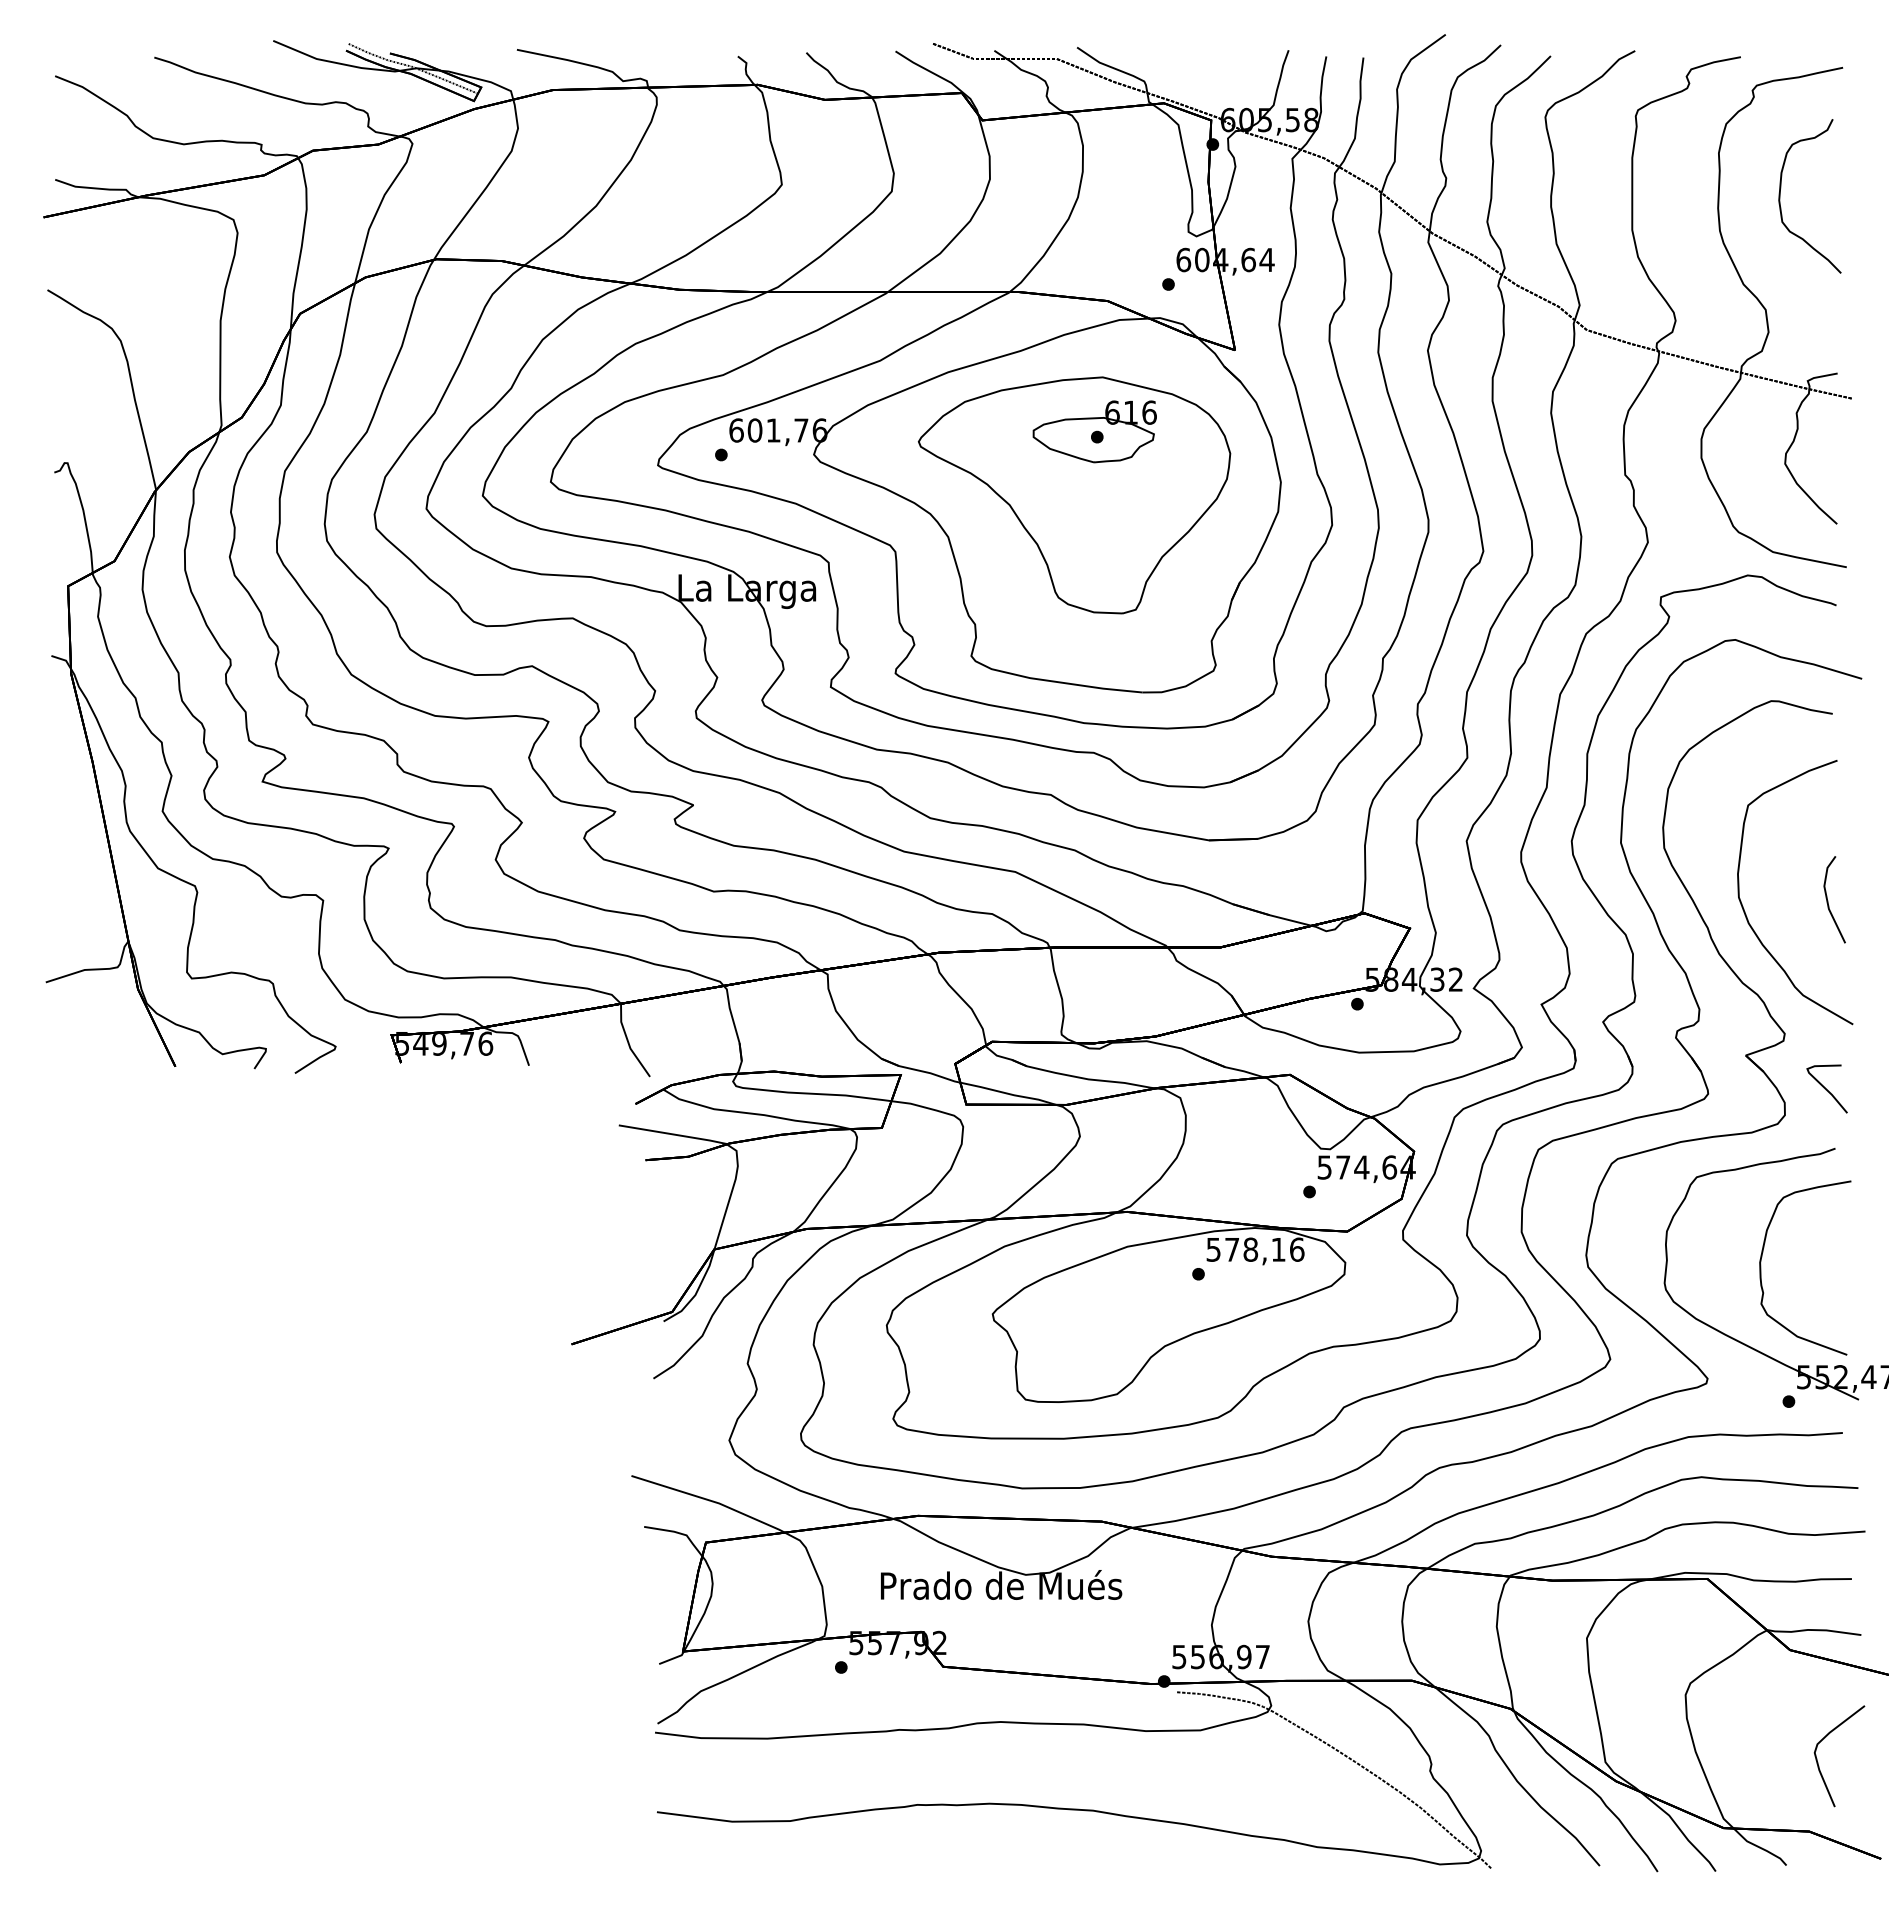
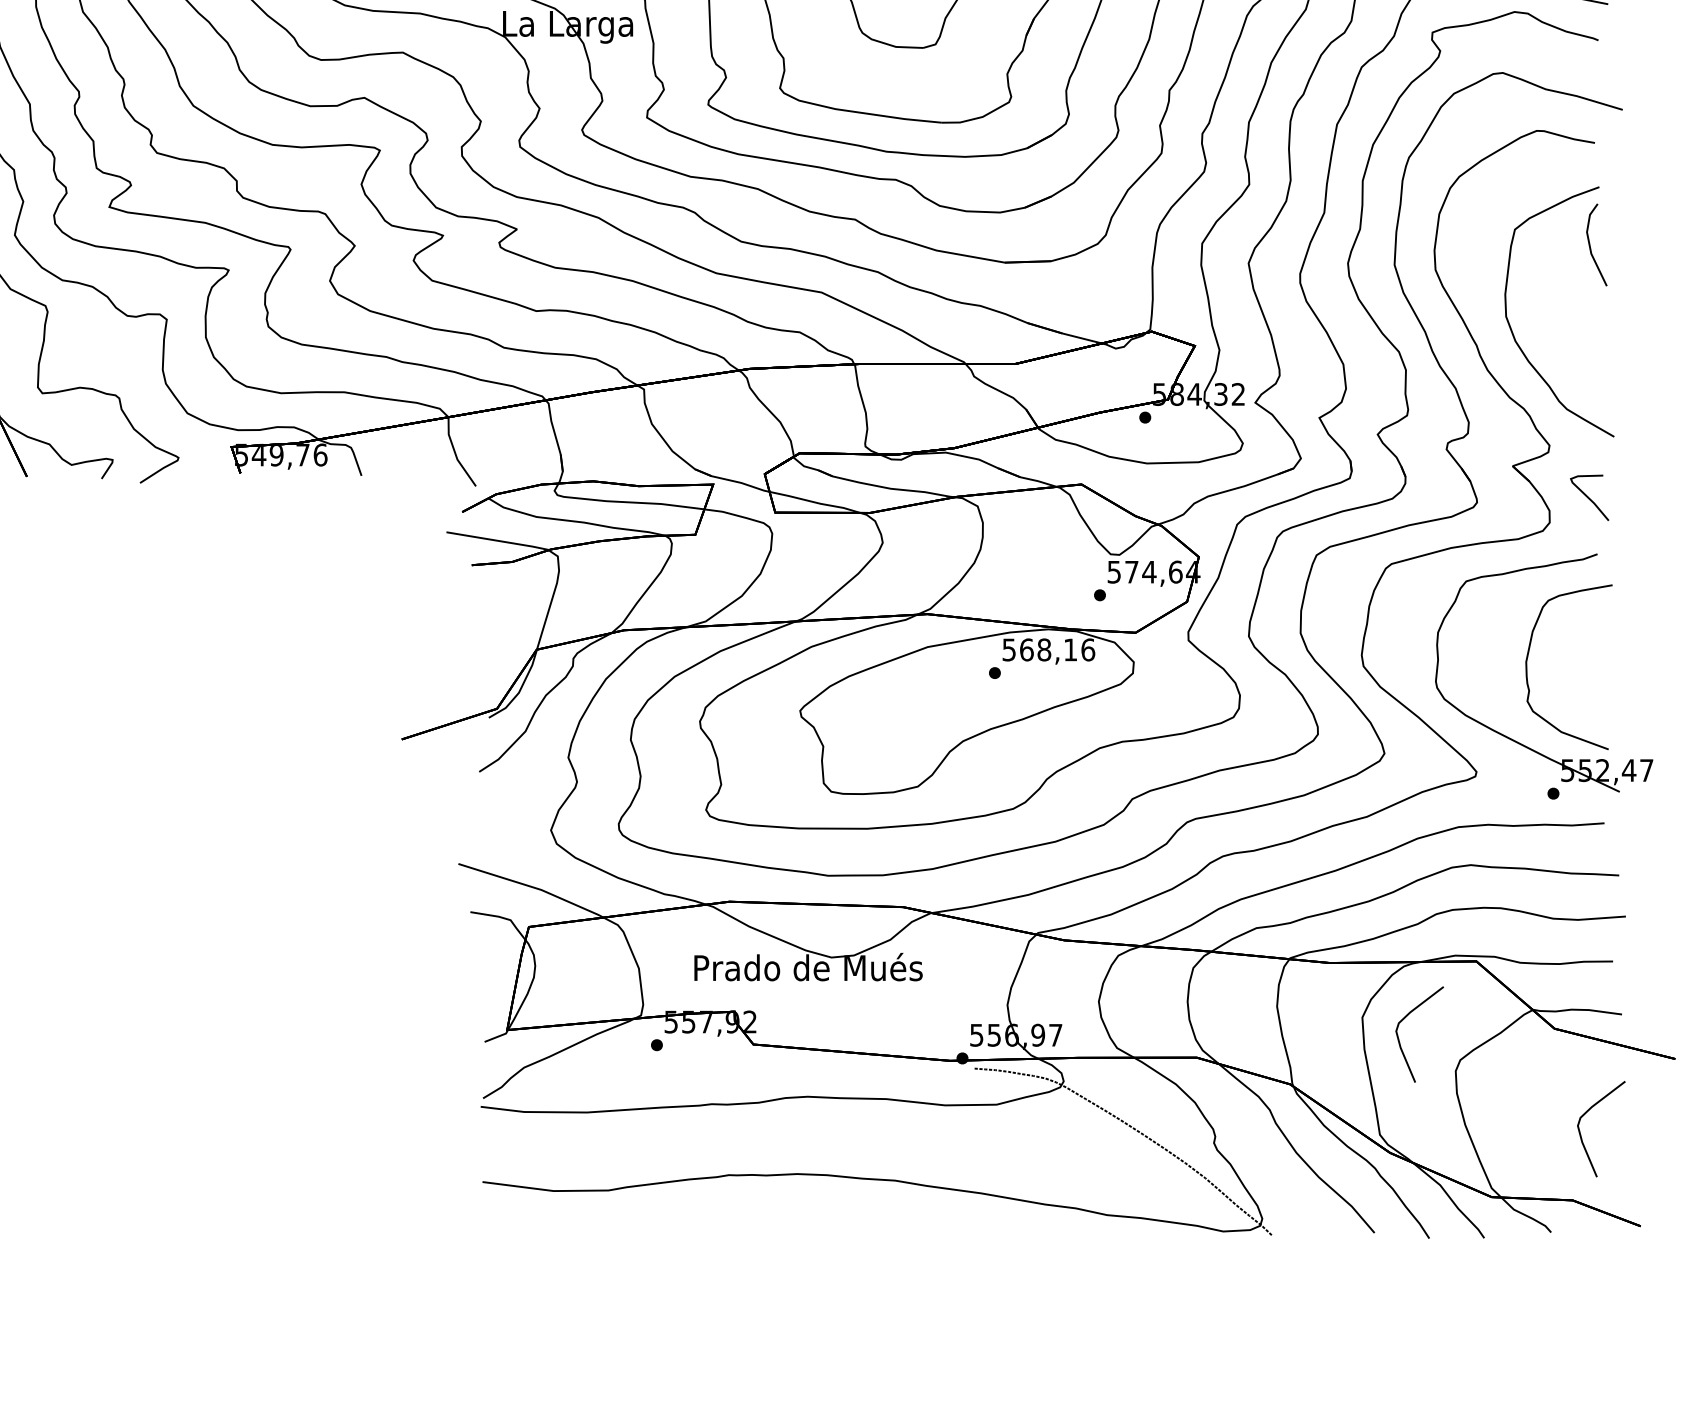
part: (1828, 900) -> (1590, 245), moved
text: (1232, 1249) -> (1027, 649), 578,16 -> 568,16
part: (1626, 1662) -> (1399, 1040), added

